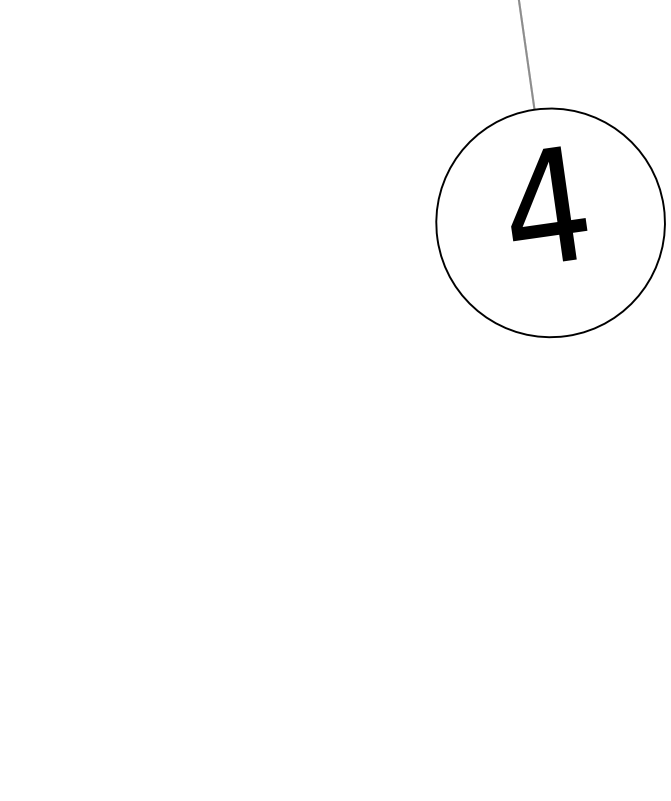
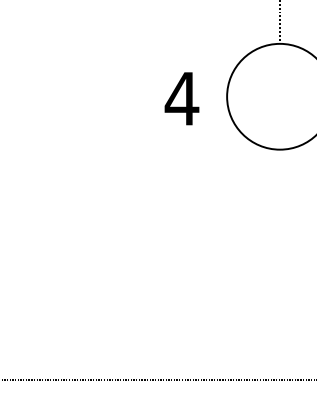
text: (544, 205) -> (181, 98), moved

